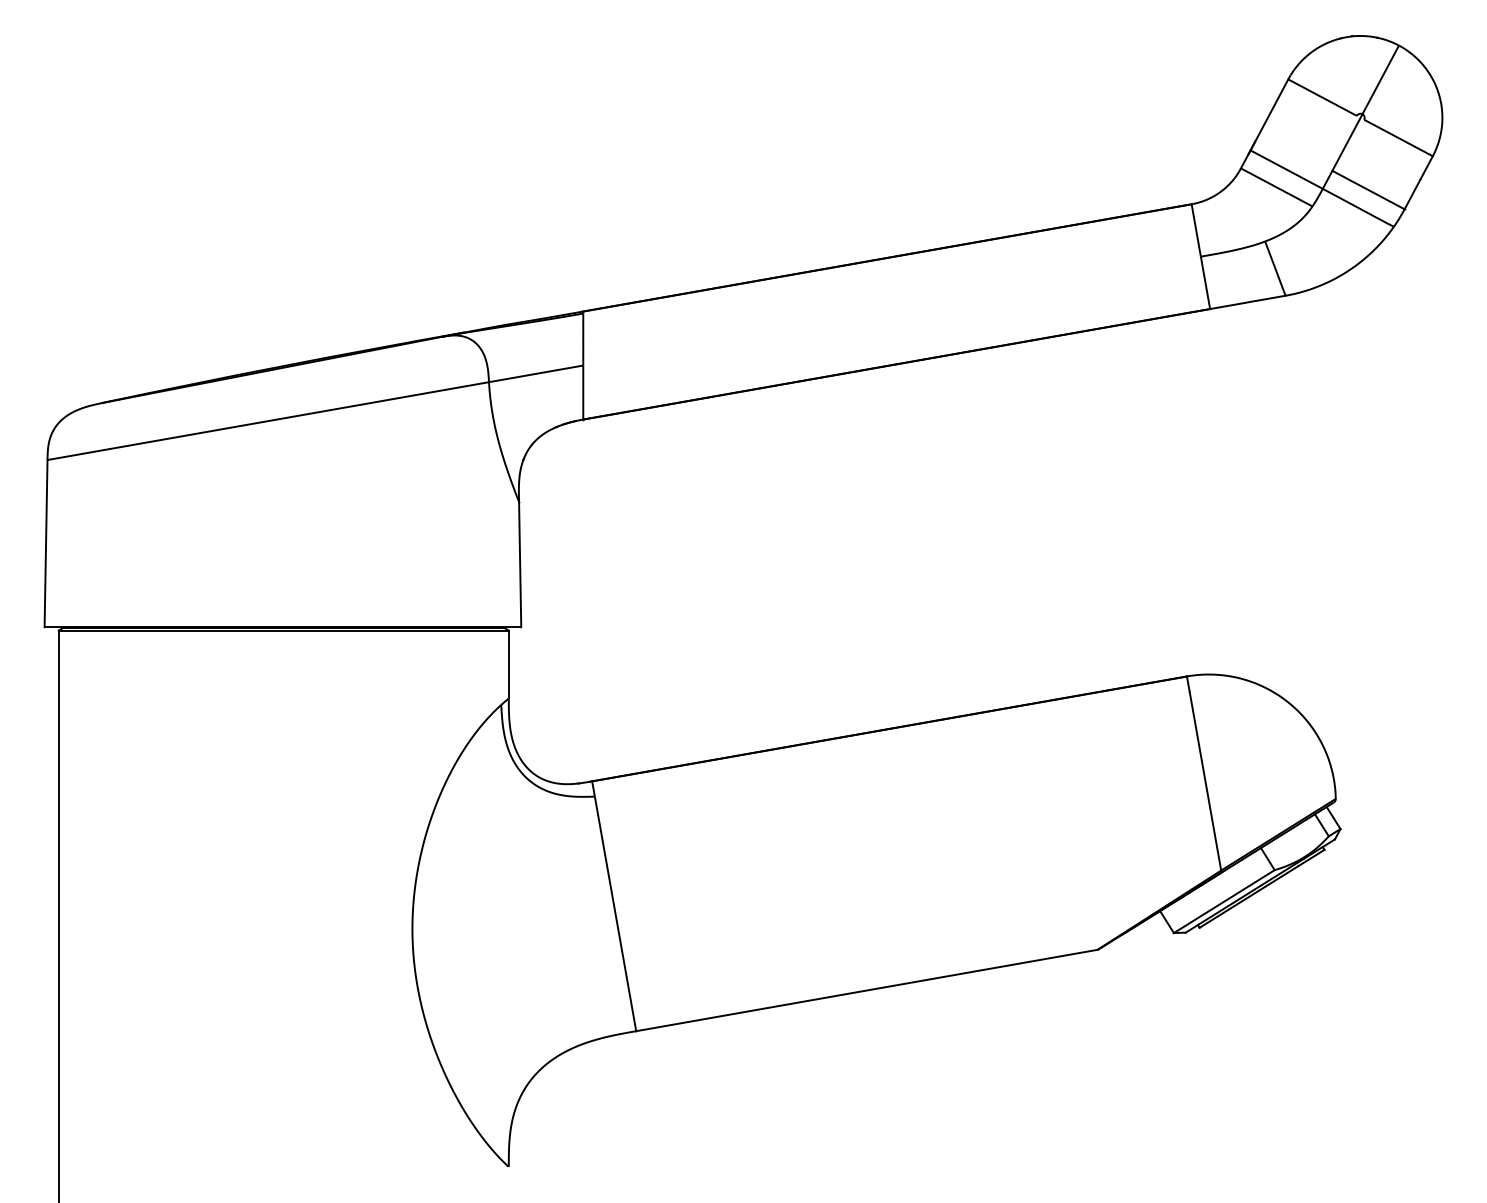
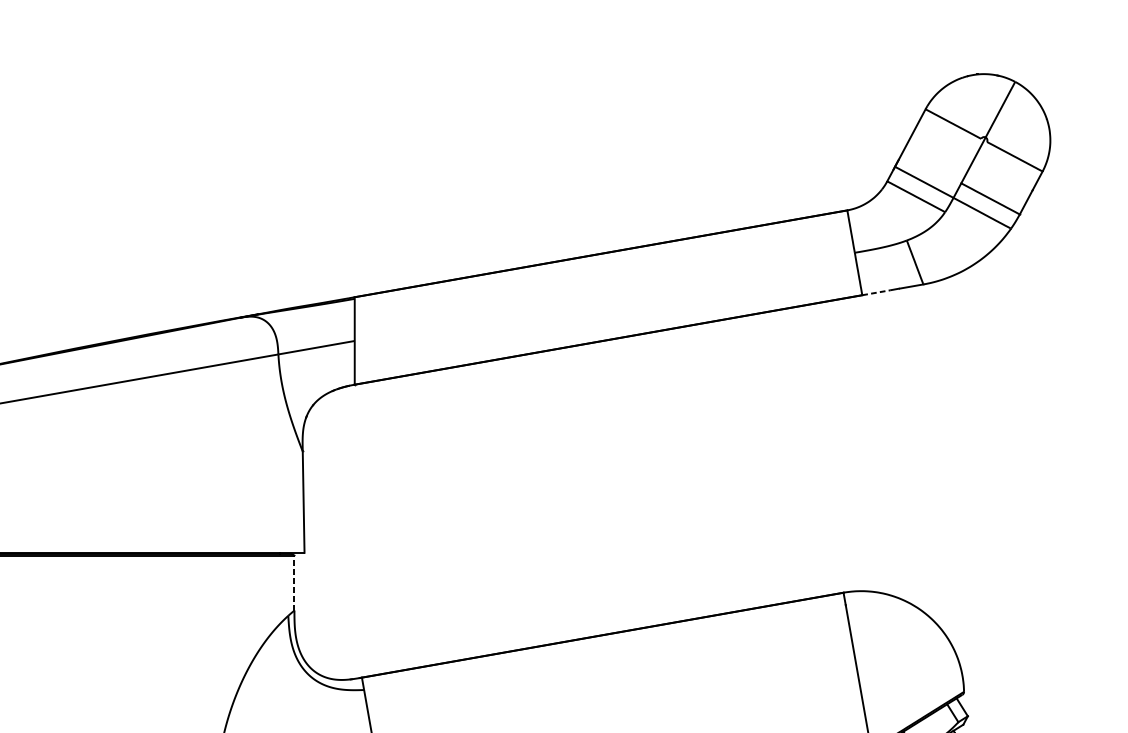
line: (1227, 305) -> (876, 292), solid -> dashed
line: (508, 664) -> (294, 583), solid -> dashed

